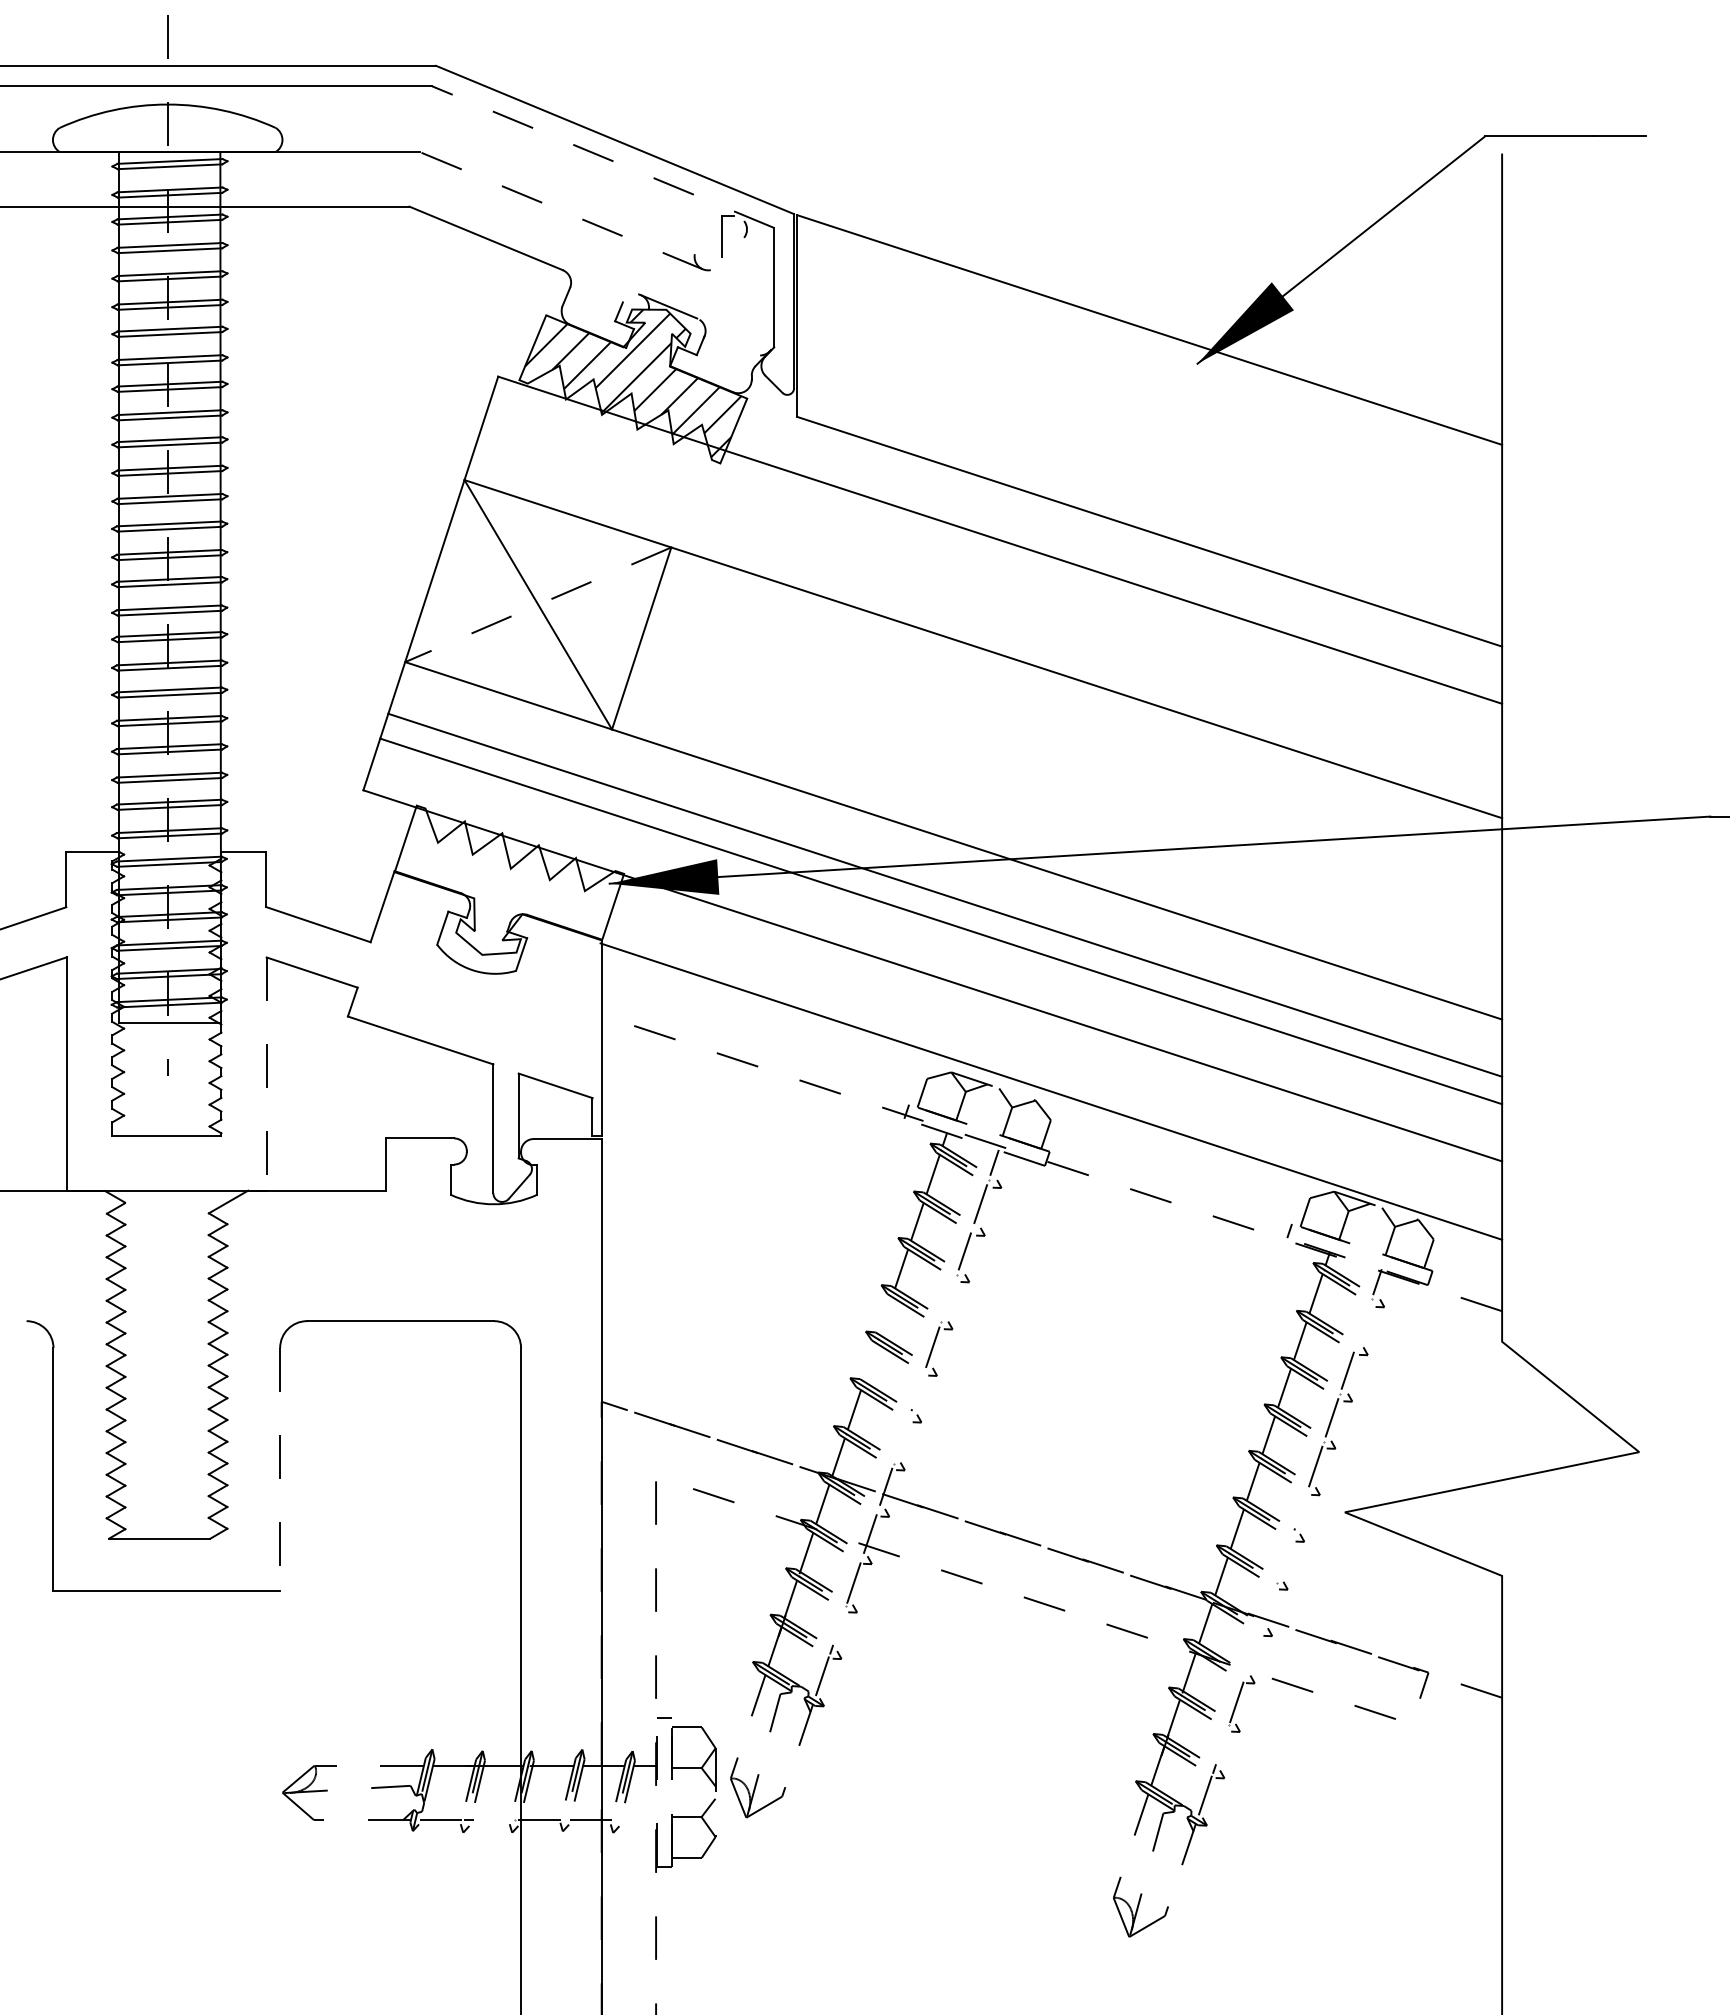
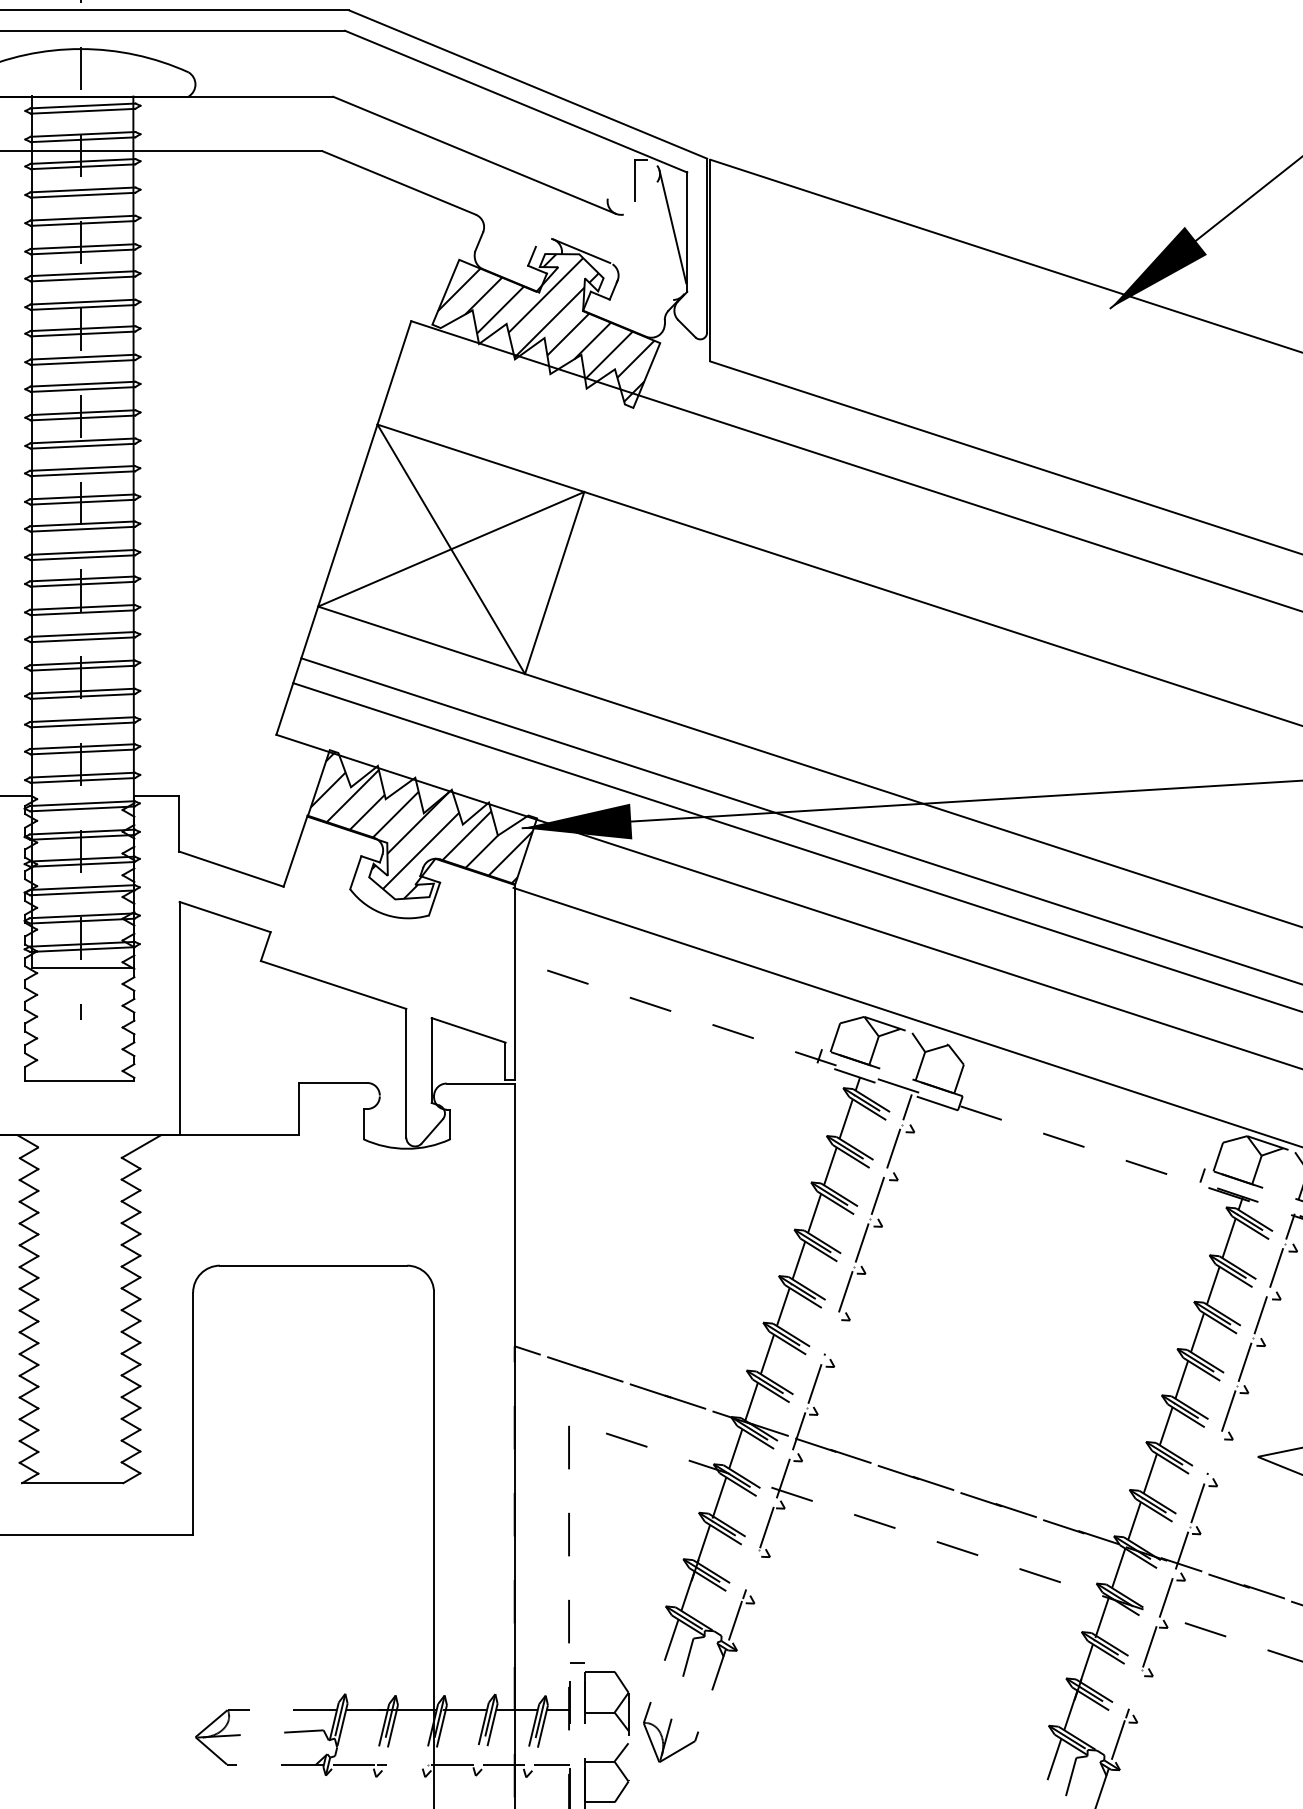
line: (602, 156) -> (515, 101), dashed -> solid
line: (561, 210) -> (474, 155), dashed -> solid
line: (759, 282) -> (672, 227), added
line: (538, 604) -> (451, 549), dashed -> solid
hatch: (508, 880) -> (421, 825), added
line: (266, 1074) -> (179, 1019), dashed -> solid
line: (948, 1298) -> (861, 1243), added
line: (885, 1315) -> (798, 1260), added
line: (1363, 1323) -> (1276, 1268), added
line: (869, 1362) -> (782, 1307), added
line: (901, 1439) -> (814, 1384), added
line: (280, 1470) -> (193, 1415), dashed -> solid
line: (1284, 1558) -> (1197, 1503), added
line: (1268, 1606) -> (1181, 1551), added
line: (1252, 1653) -> (1165, 1598), added
line: (638, 1820) -> (551, 1765), added

